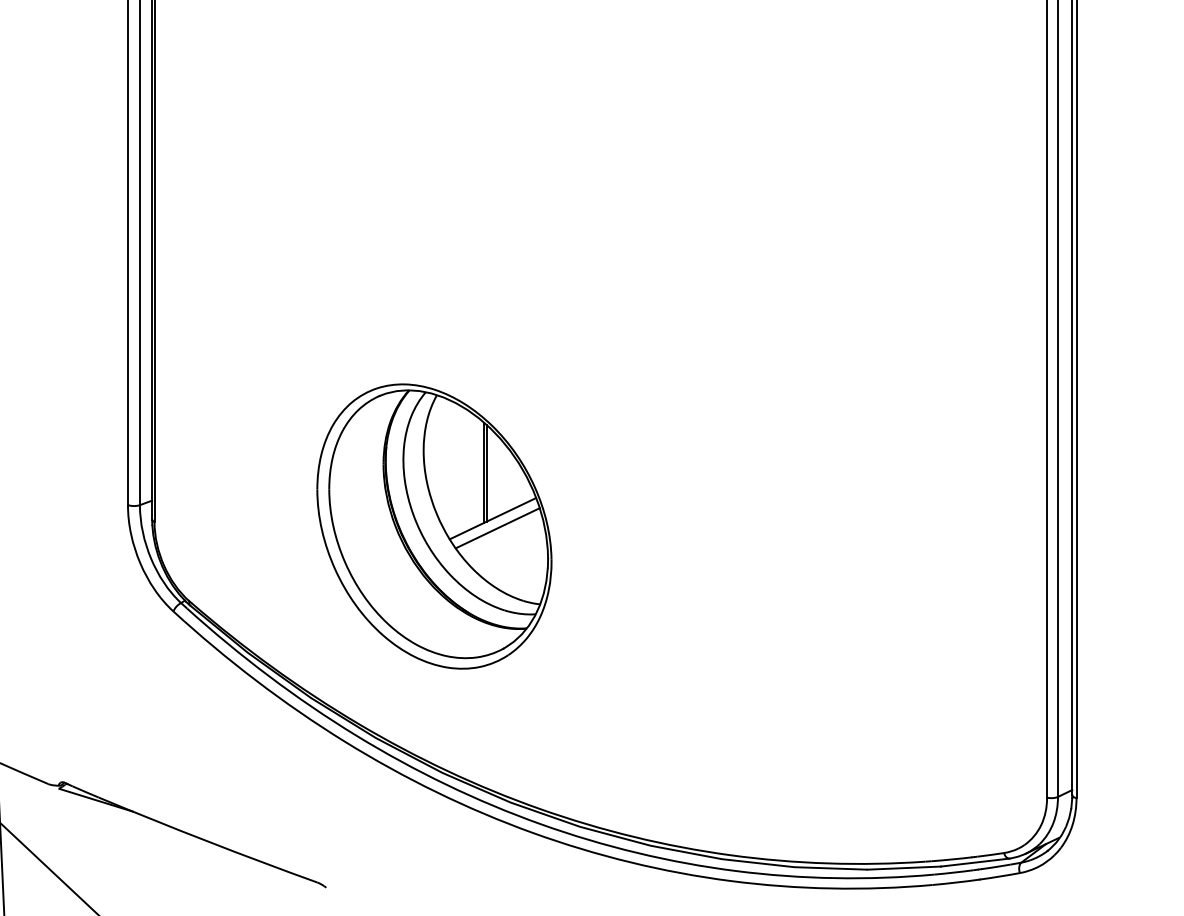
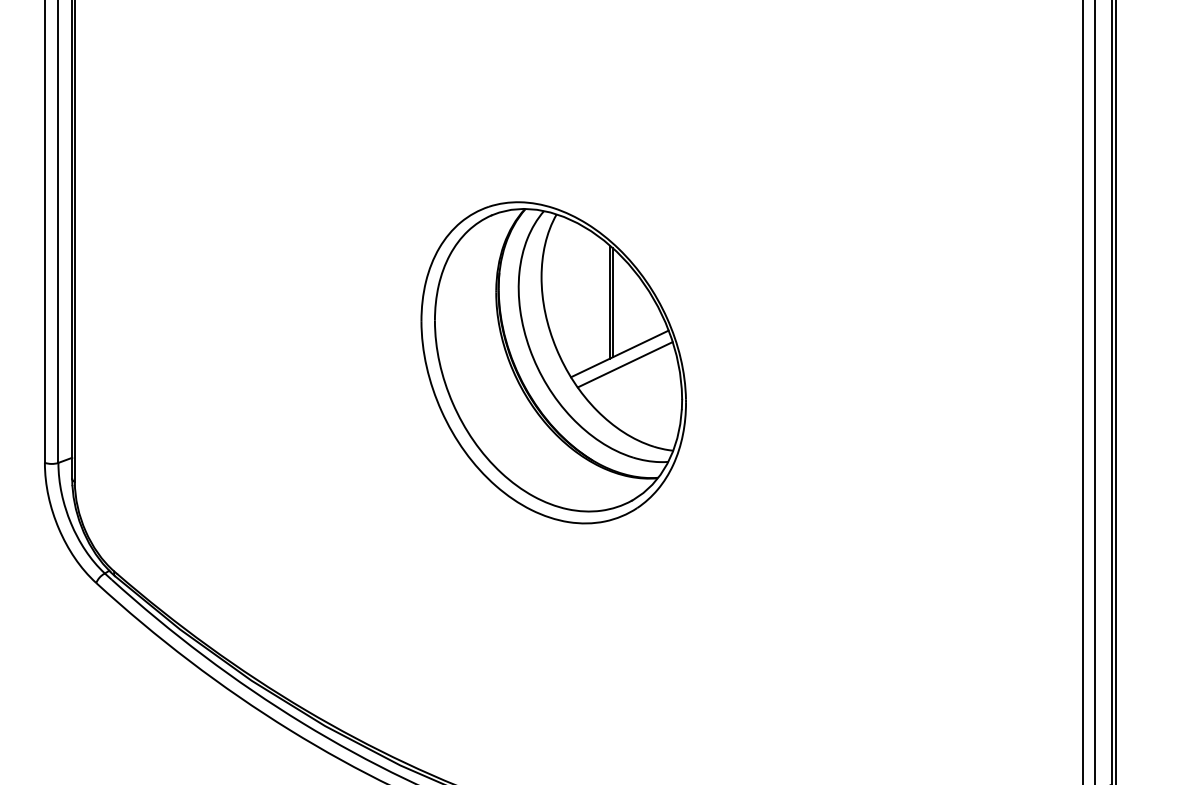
part: (434, 526) -> (553, 362), moved

